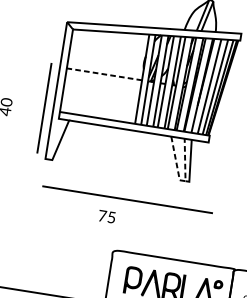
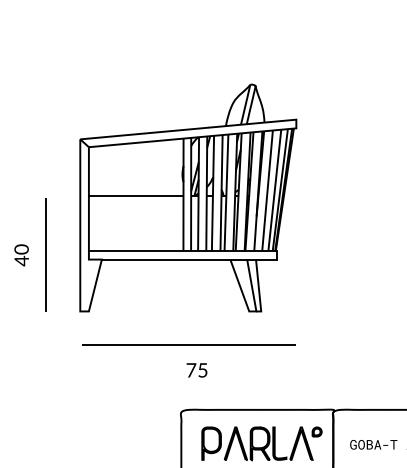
line: (104, 74) -> (136, 196), dashed -> solid
line: (44, 107) -> (45, 254), moved
line: (181, 180) -> (251, 311), dashed -> solid
text: (106, 216) -> (196, 370), moved

